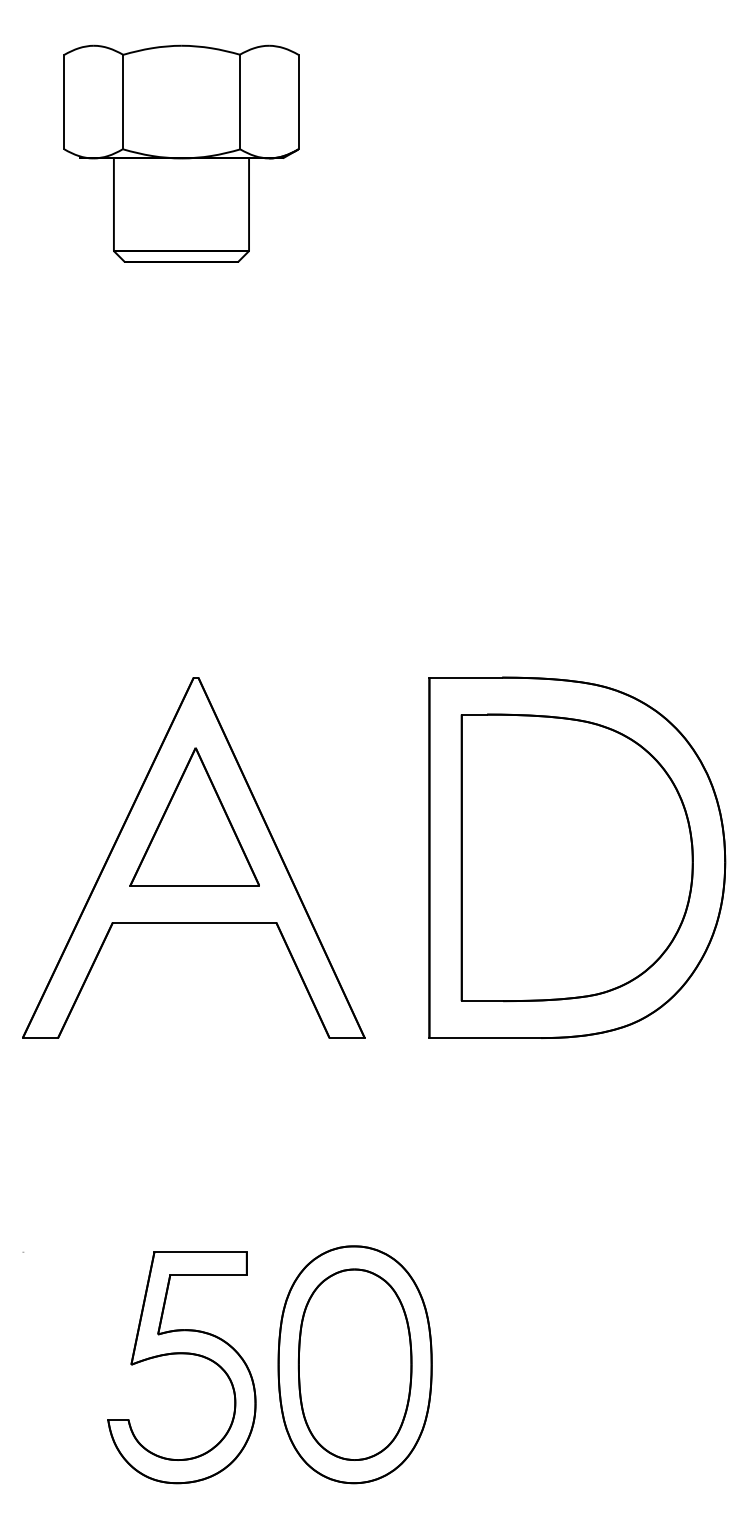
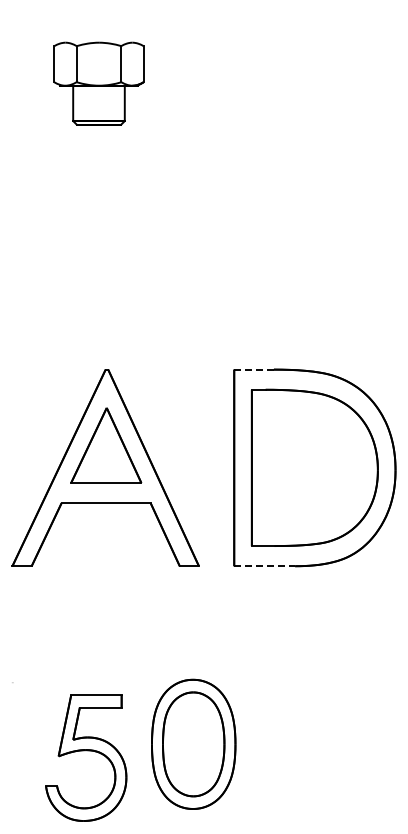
part: (180, 153) -> (98, 83), size x0.7
line: (466, 677) -> (254, 369), solid -> dashed
line: (486, 1038) -> (265, 566), solid -> dashed
part: (182, 1366) -> (86, 757), moved

